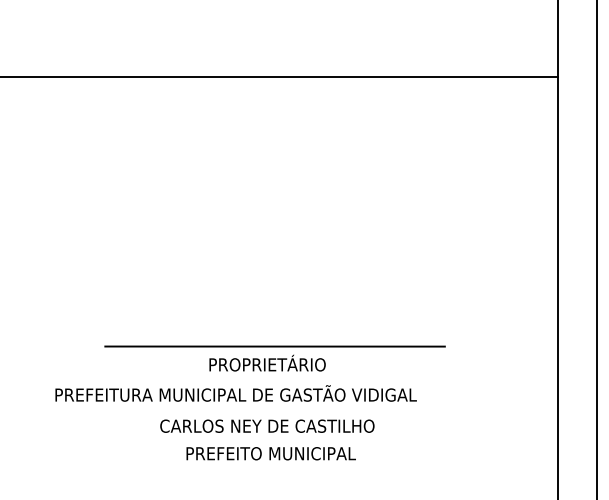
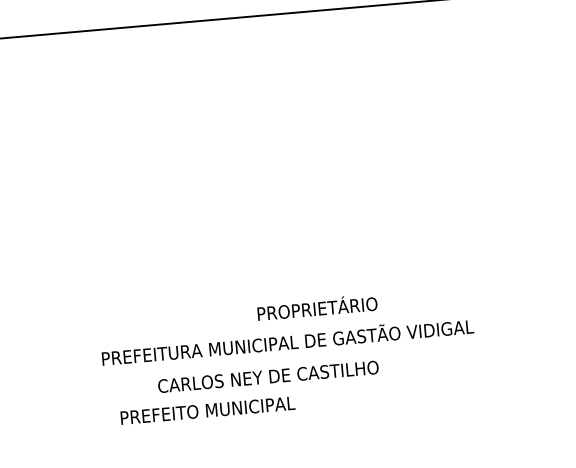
line: (274, 346) -> (323, 289), removed
text: (267, 425) -> (268, 376), moved
text: (270, 453) -> (207, 410), moved

